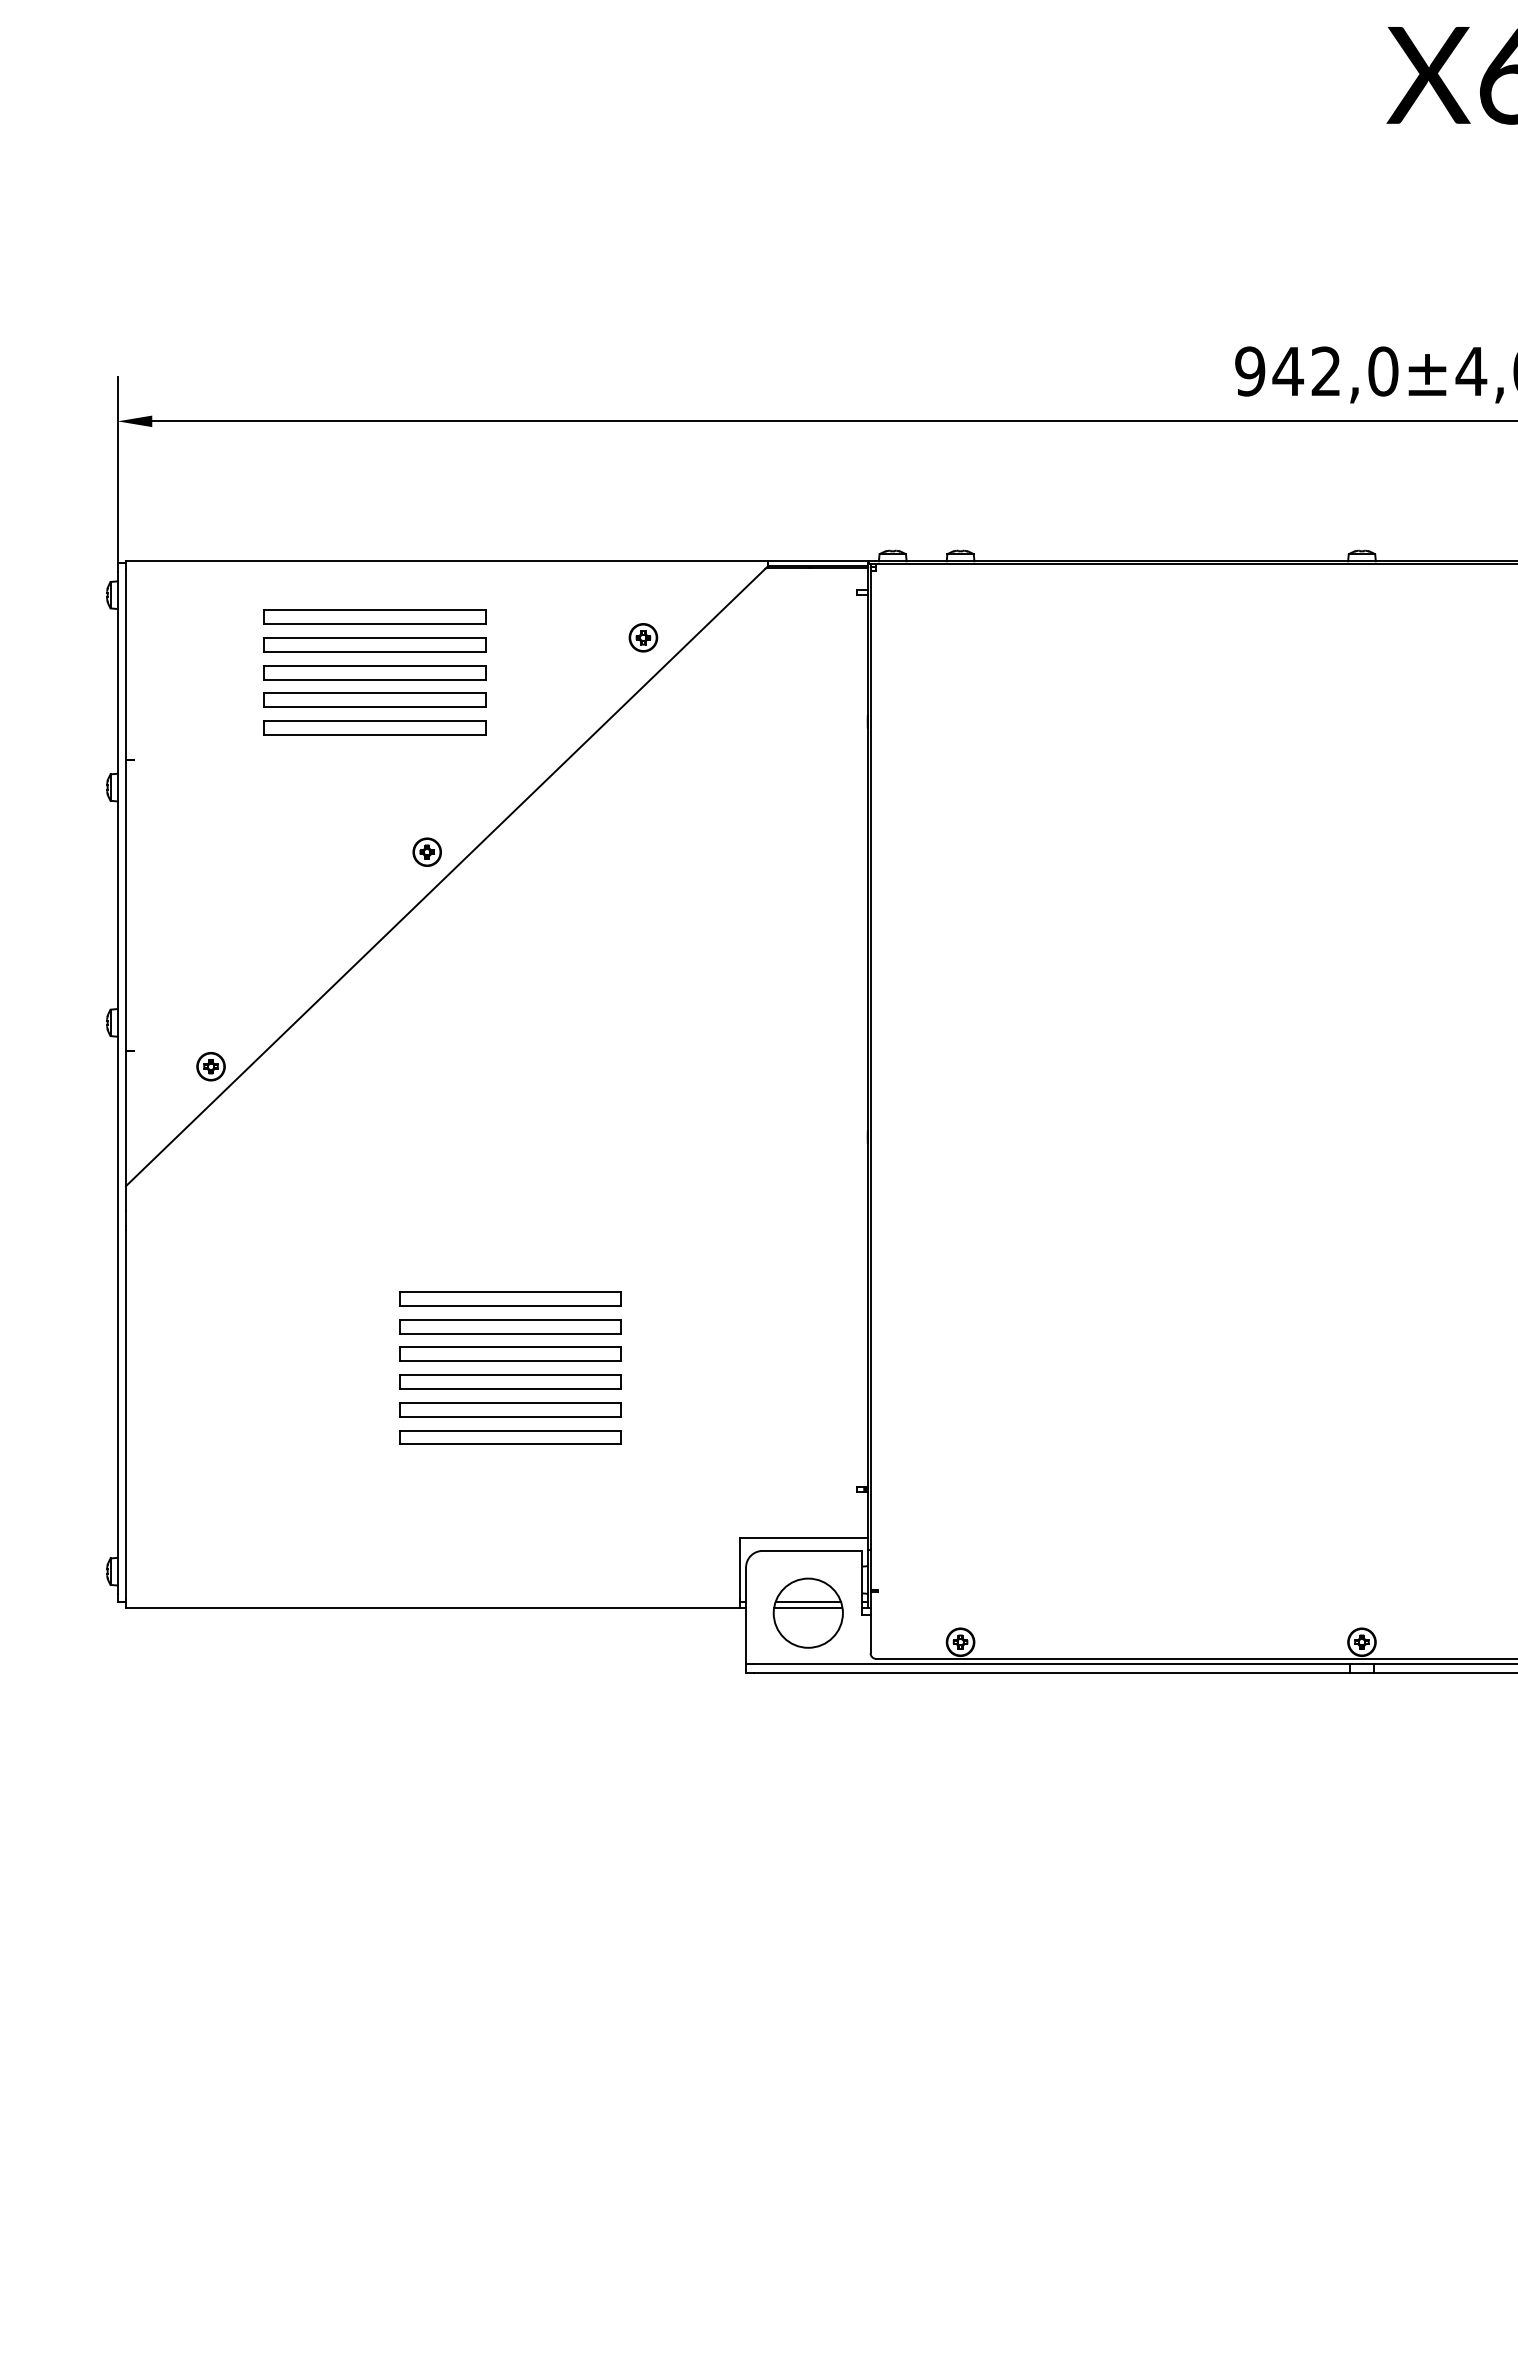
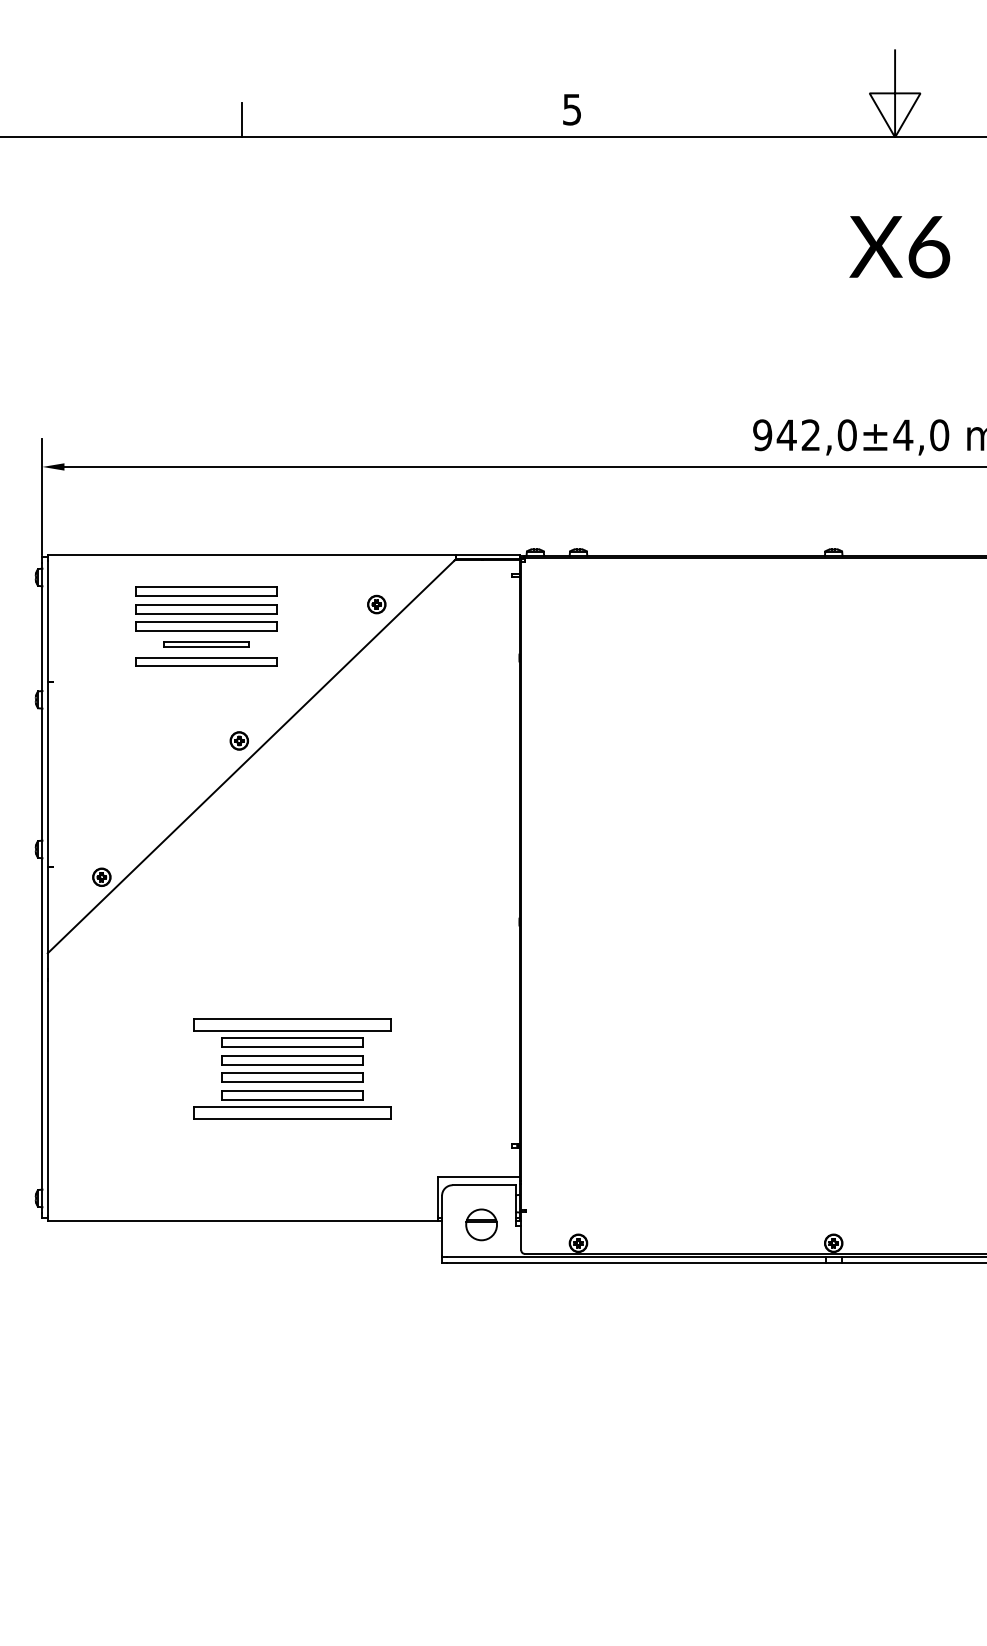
part: (375, 700) -> (206, 644), size x0.6
part: (510, 1298) -> (292, 1024), size x1.4
part: (510, 1436) -> (292, 1112), size x1.4
part: (808, 1612) -> (481, 1224), size x0.7

